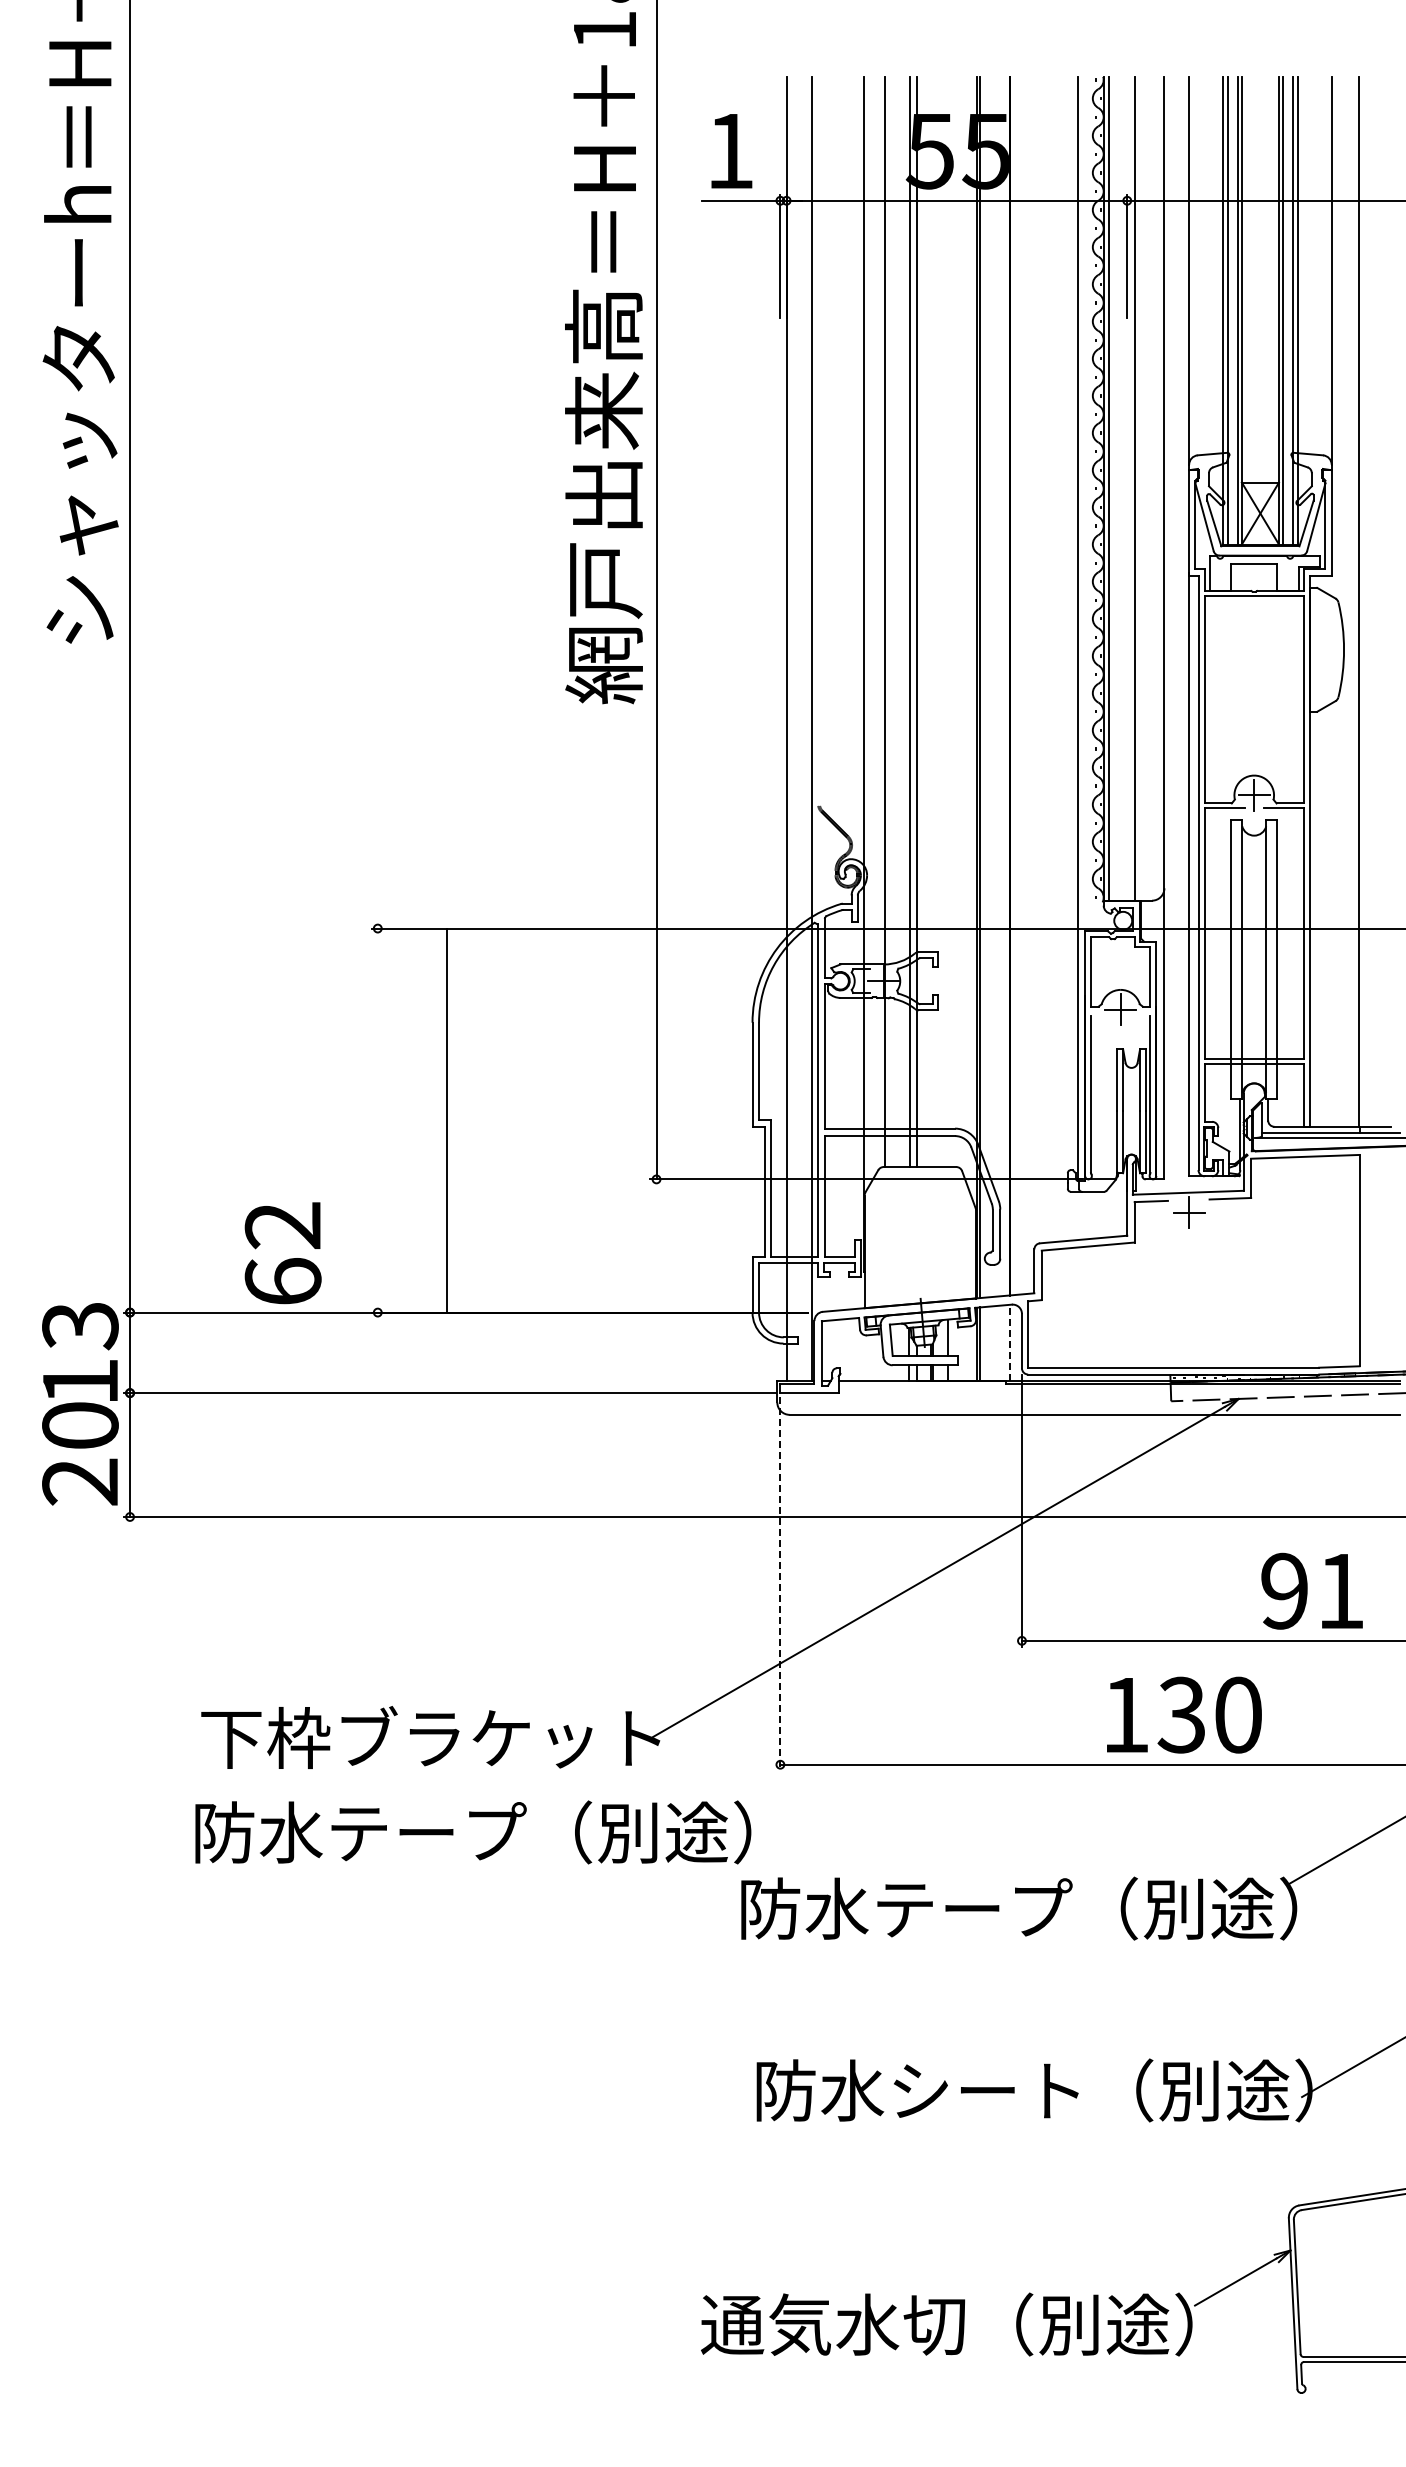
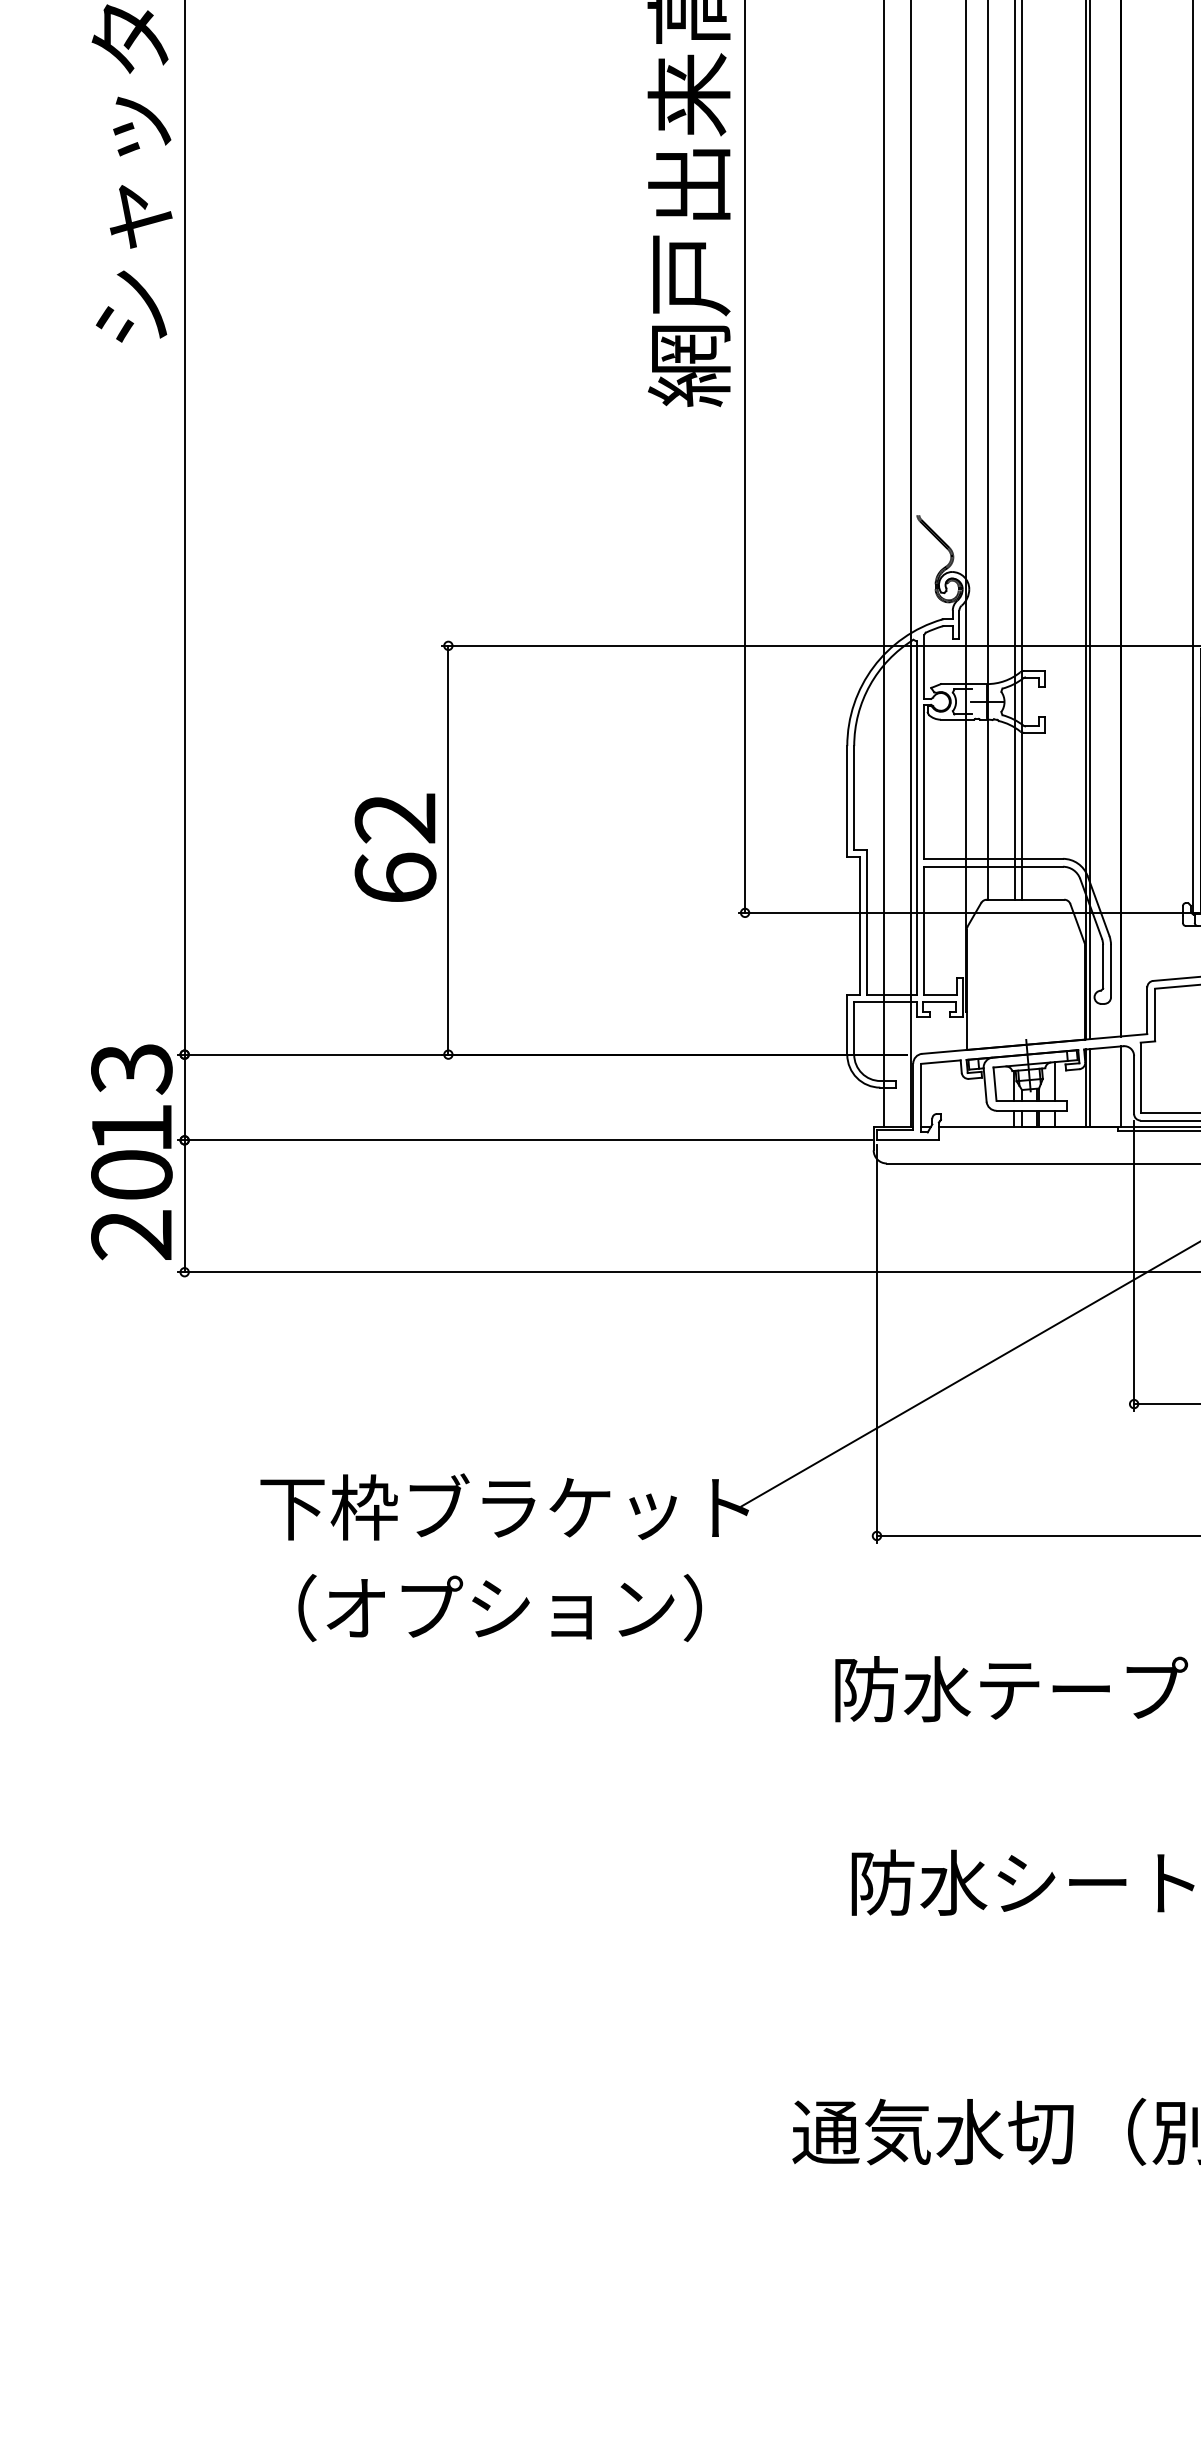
line: (446, 1120) -> (448, 850), moved
text: (282, 1253) -> (394, 848), moved
line: (1009, 1342) -> (1120, 1086), dashed -> solid
line: (780, 1584) -> (877, 1344), dashed -> solid
text: (473, 1832) -> (550, 1608), 防水テープ（別途） -> （オプション）

